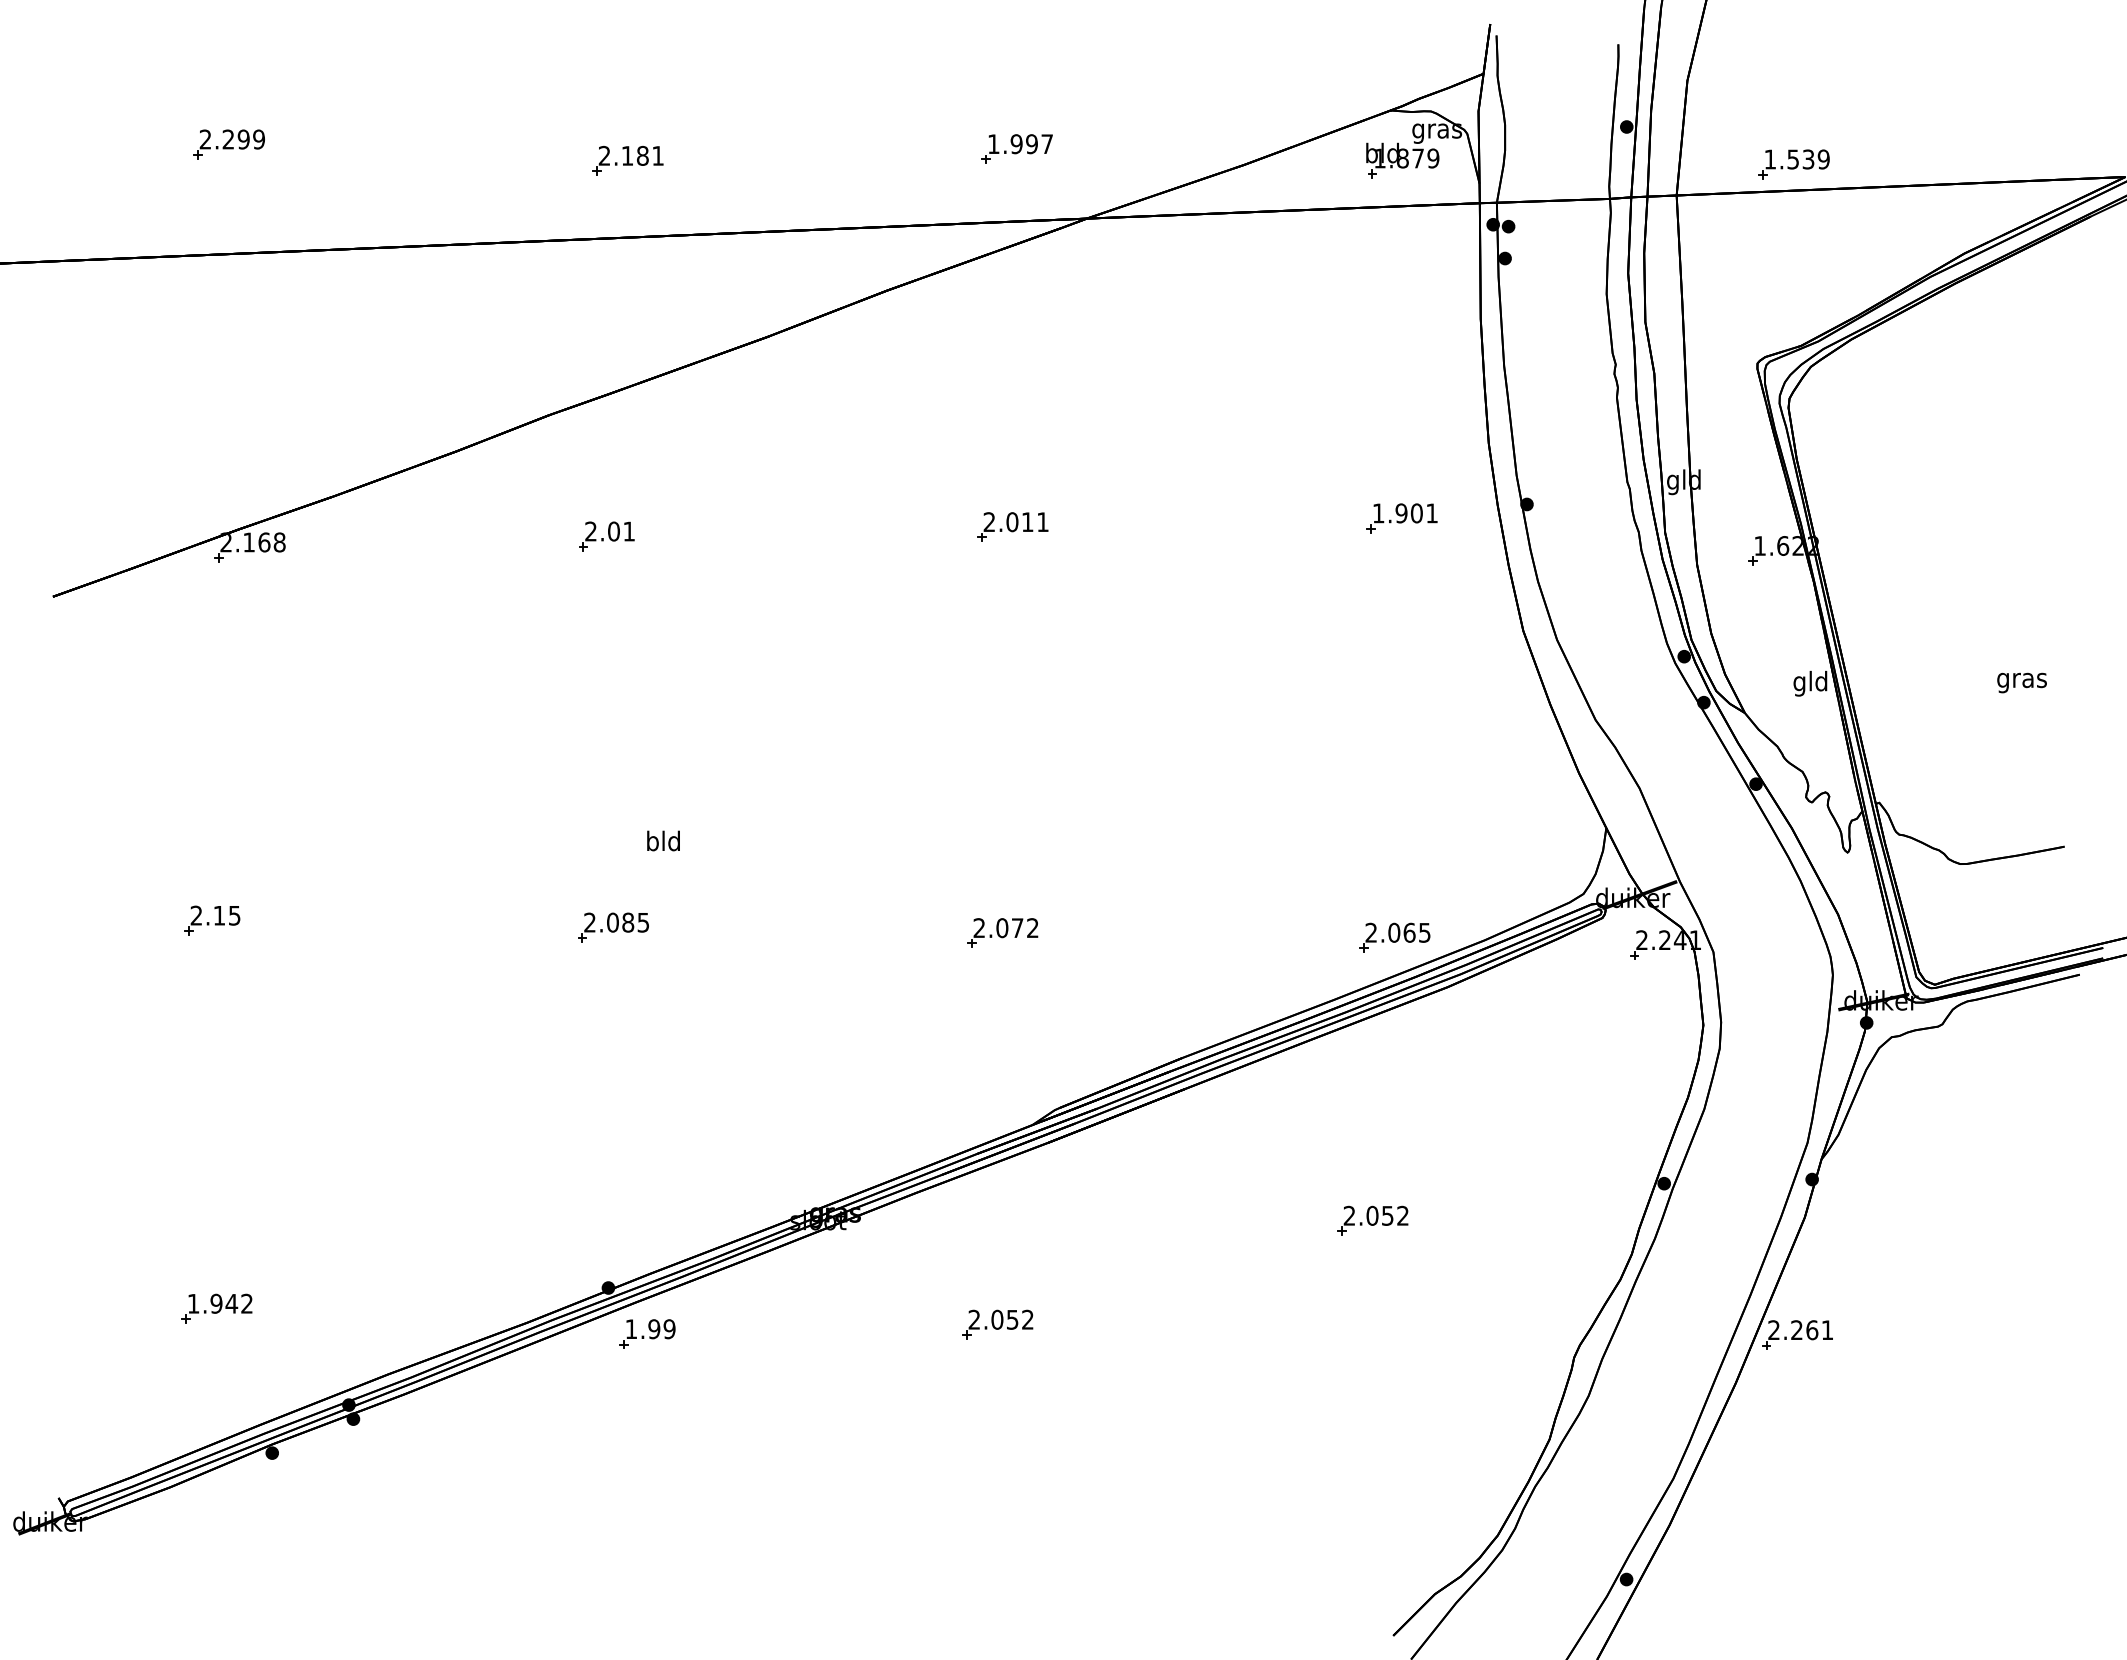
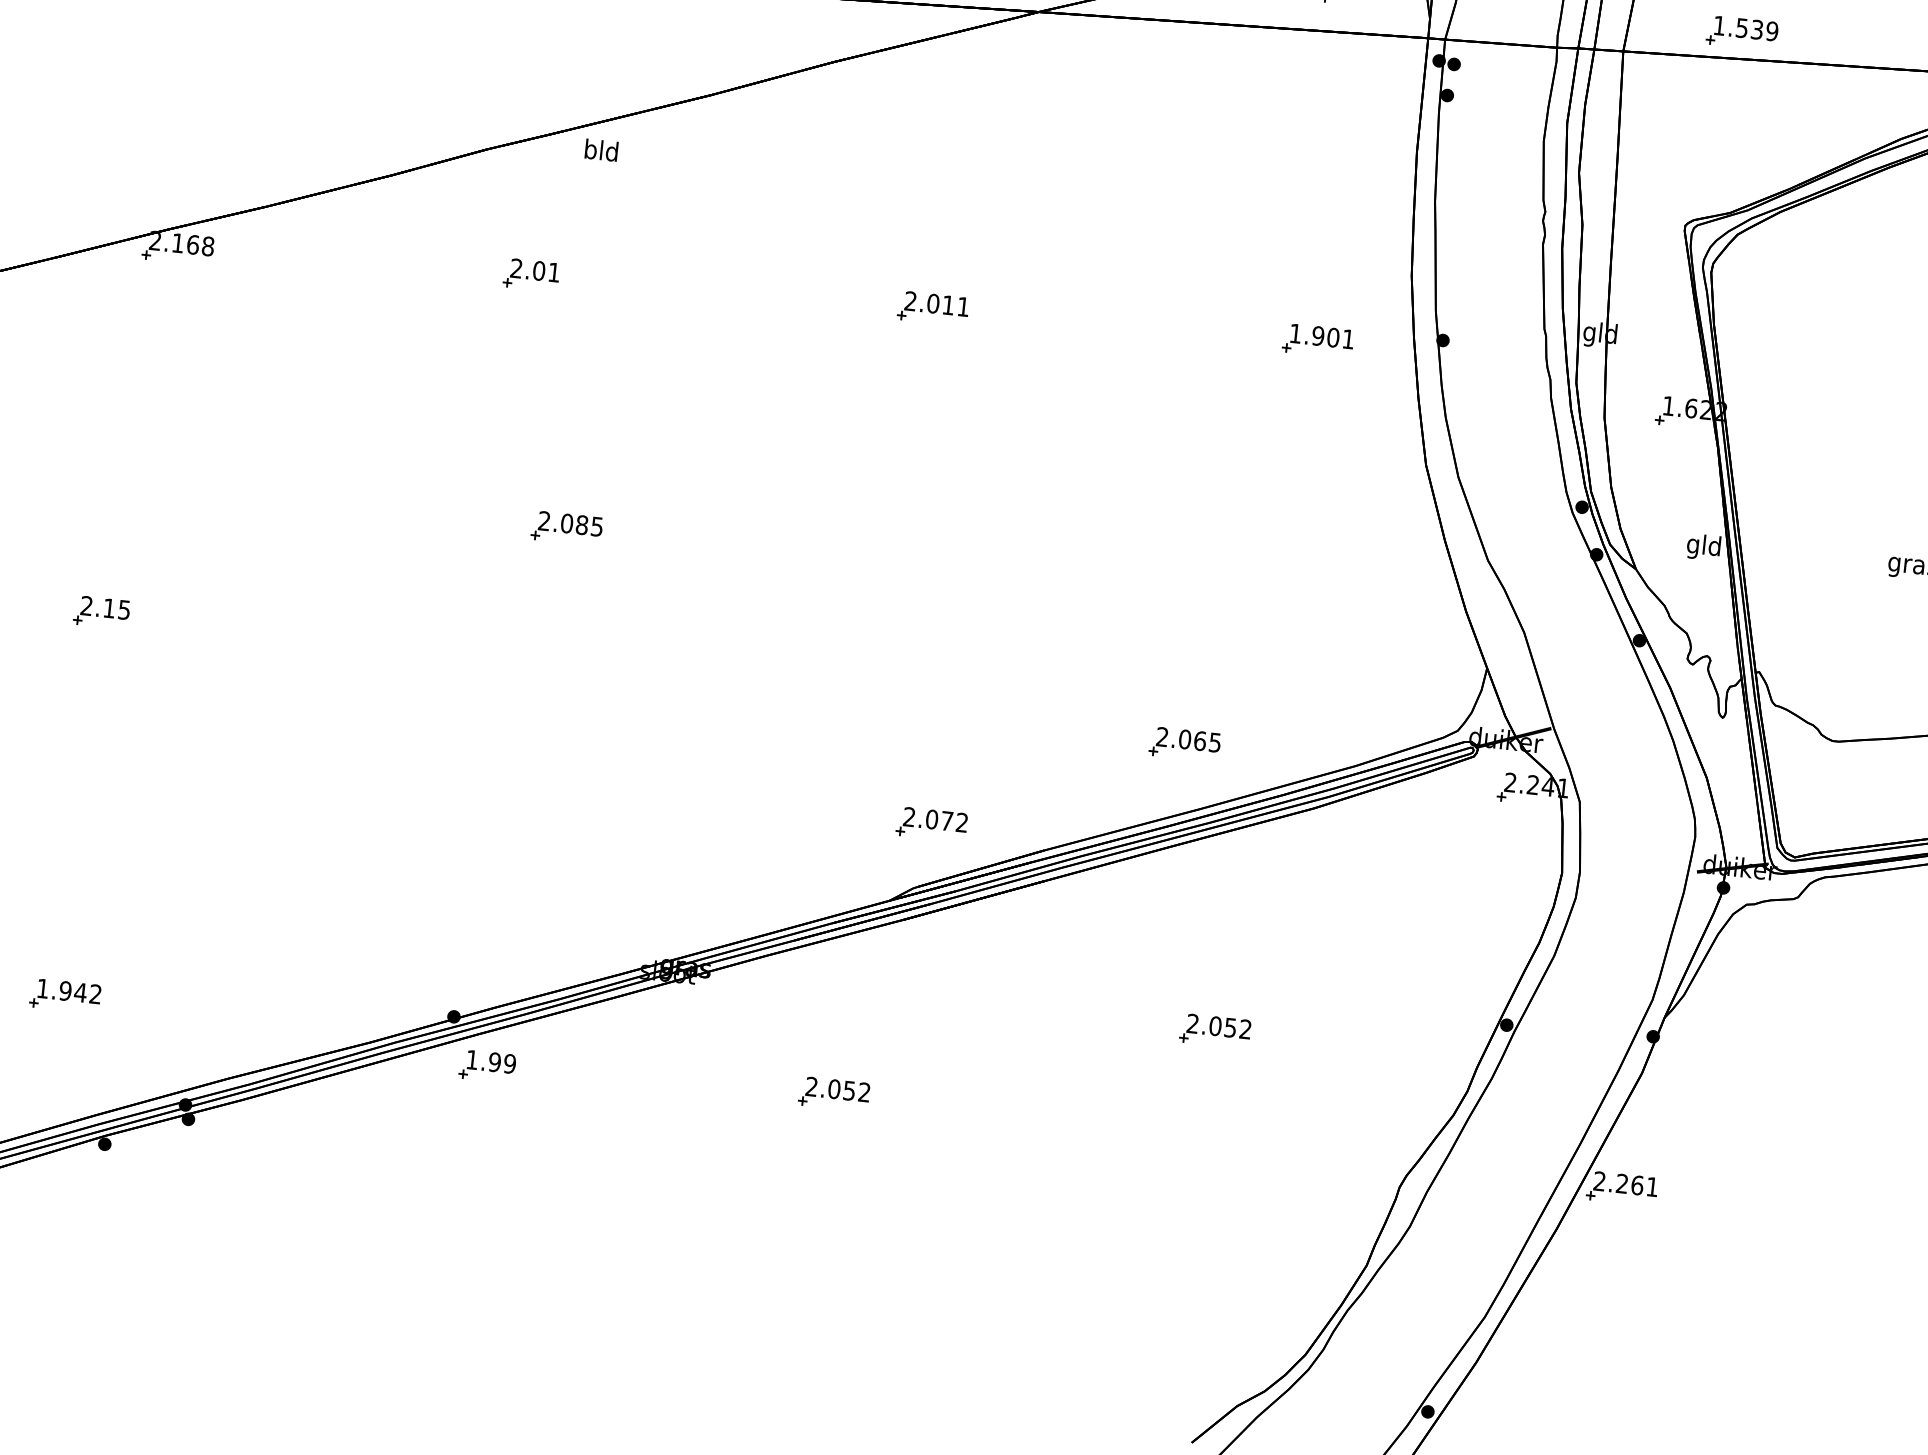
text: (663, 840) -> (601, 149), moved
part: (613, 927) -> (567, 528), moved
part: (1002, 932) -> (931, 823), moved
part: (1394, 937) -> (1184, 744), moved

